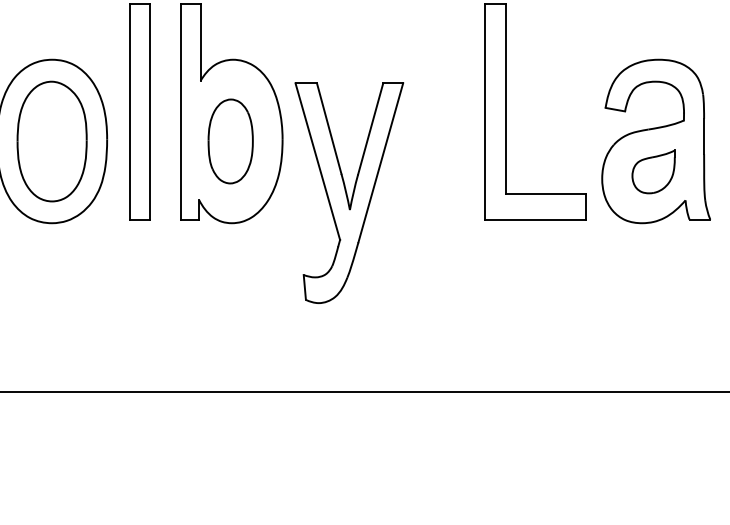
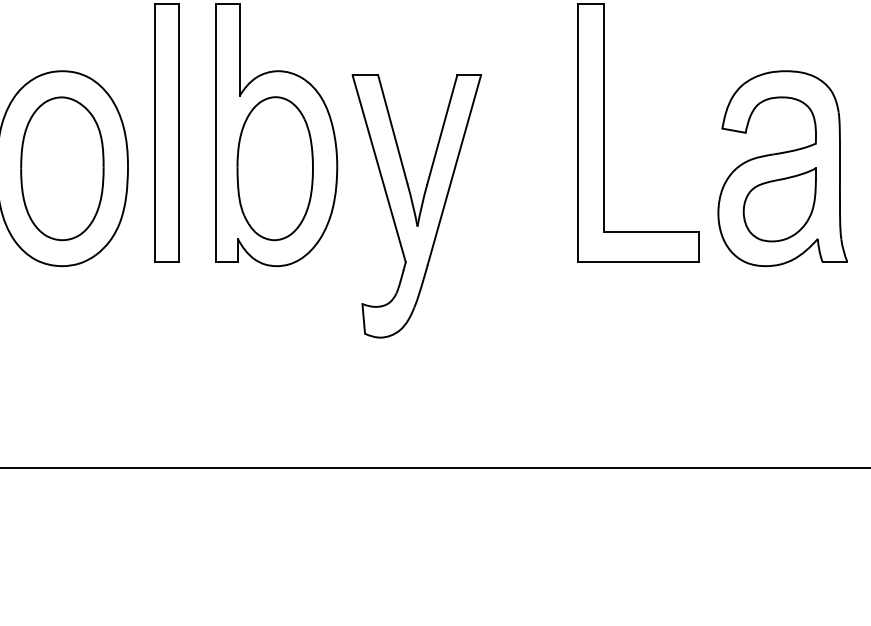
part: (230, 141) -> (275, 168), size x1.43
part: (653, 171) -> (779, 204), size x1.43
part: (349, 192) -> (417, 205), moved

